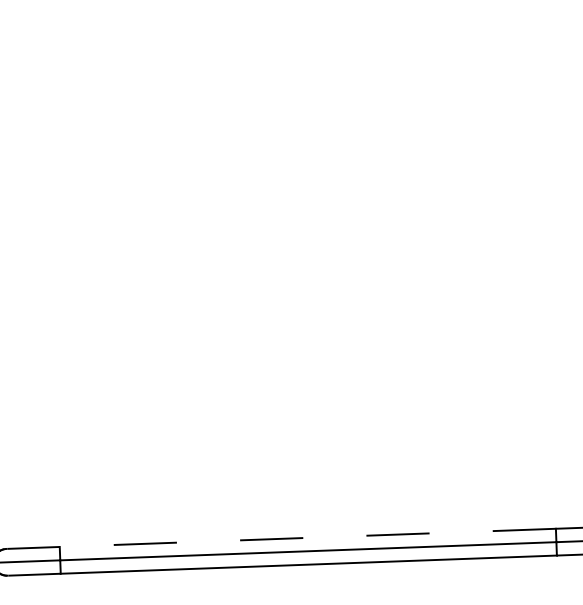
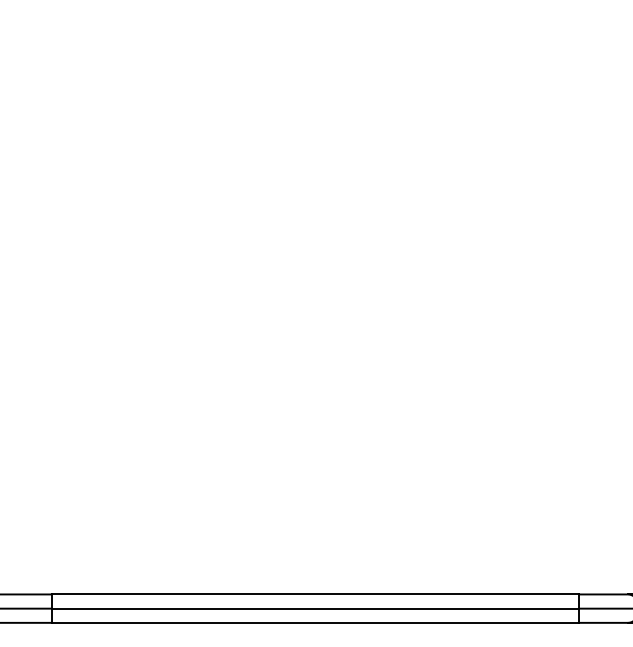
line: (307, 537) -> (314, 594), dashed -> solid

